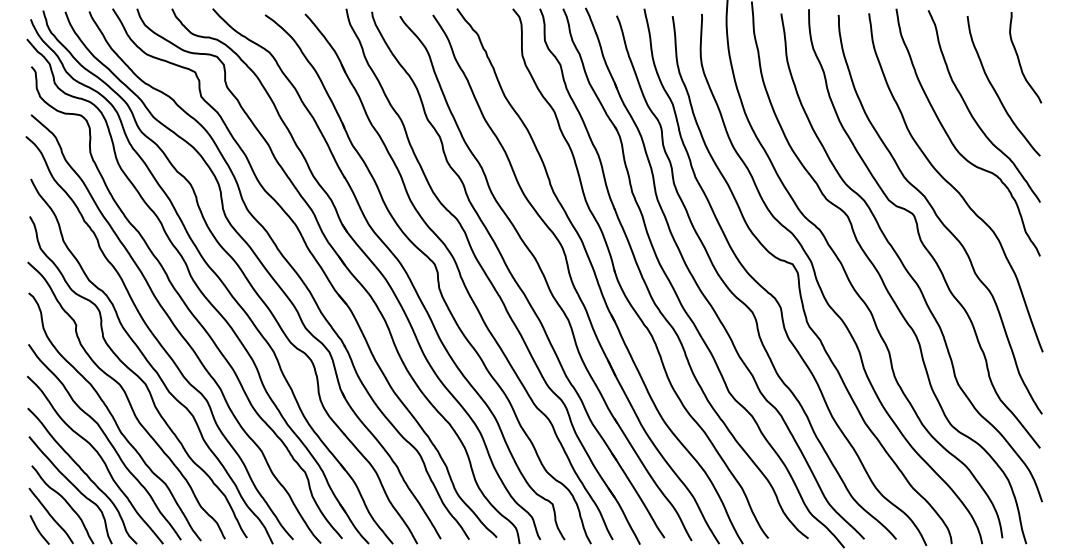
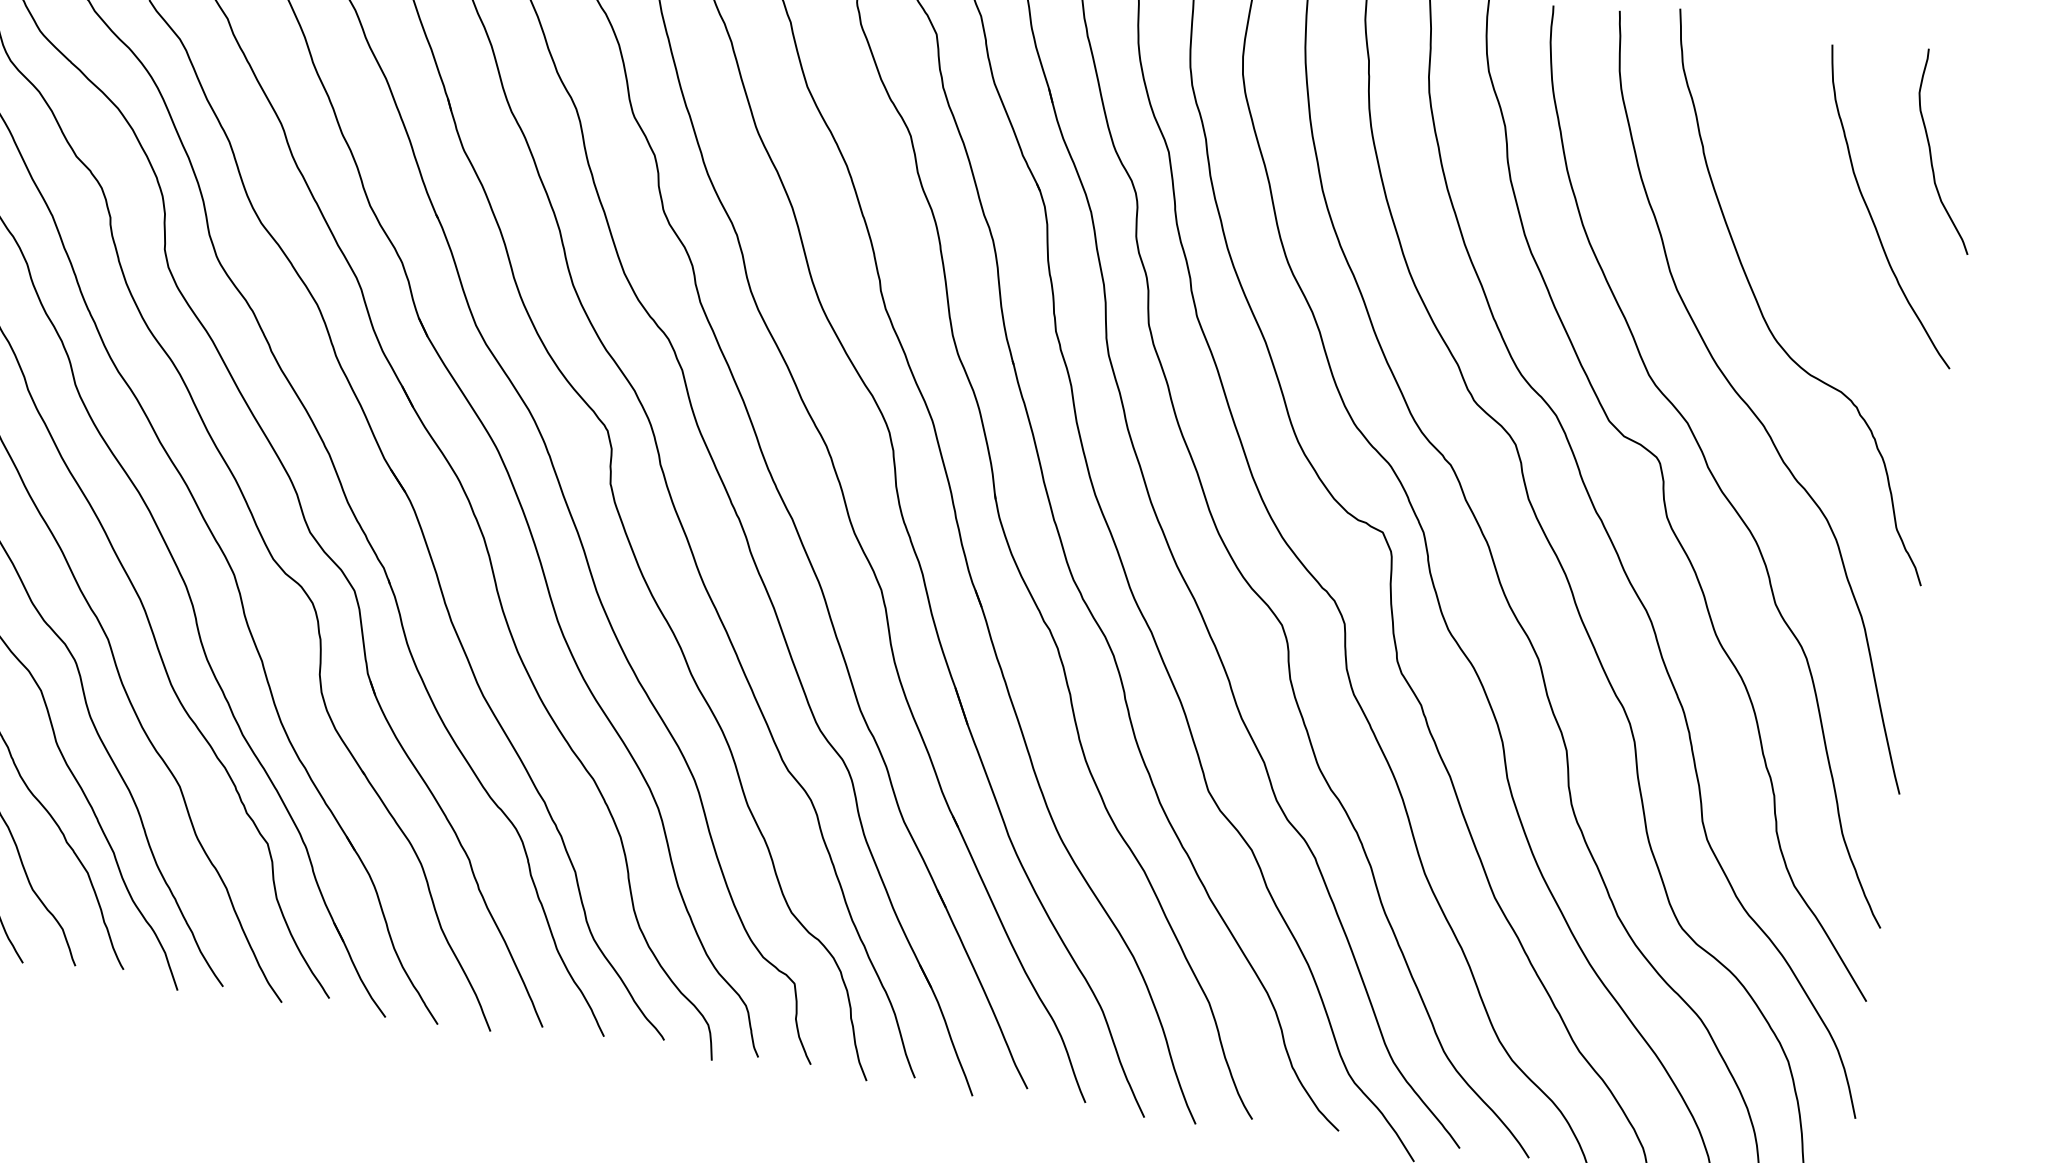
curve: (972, 114) -> (1814, 259), removed

